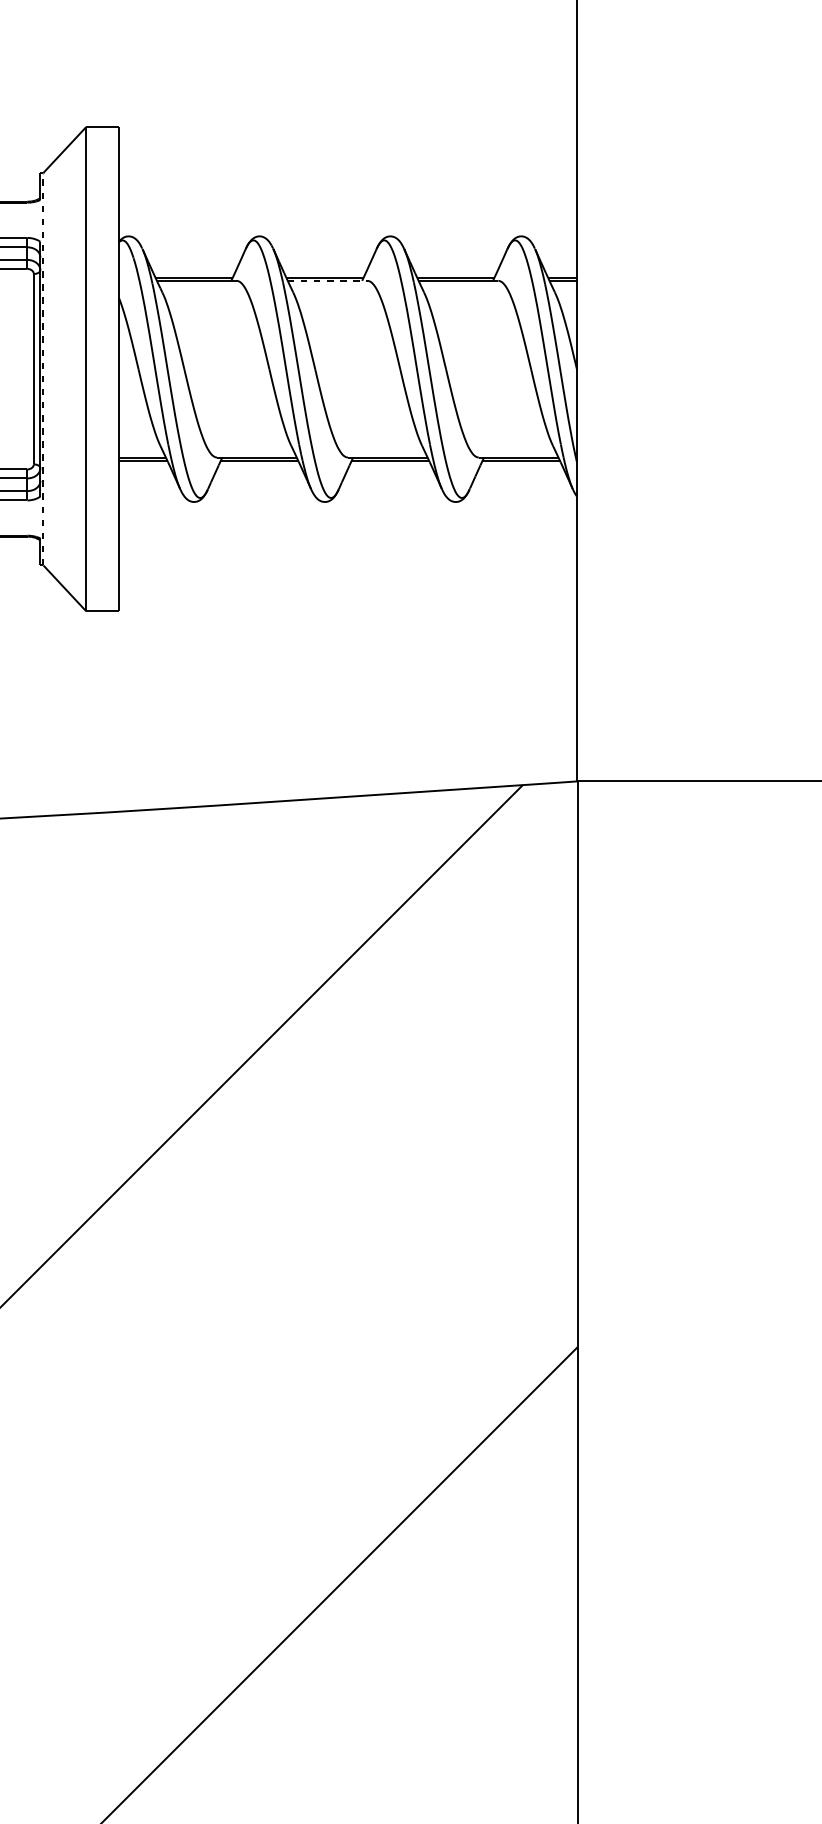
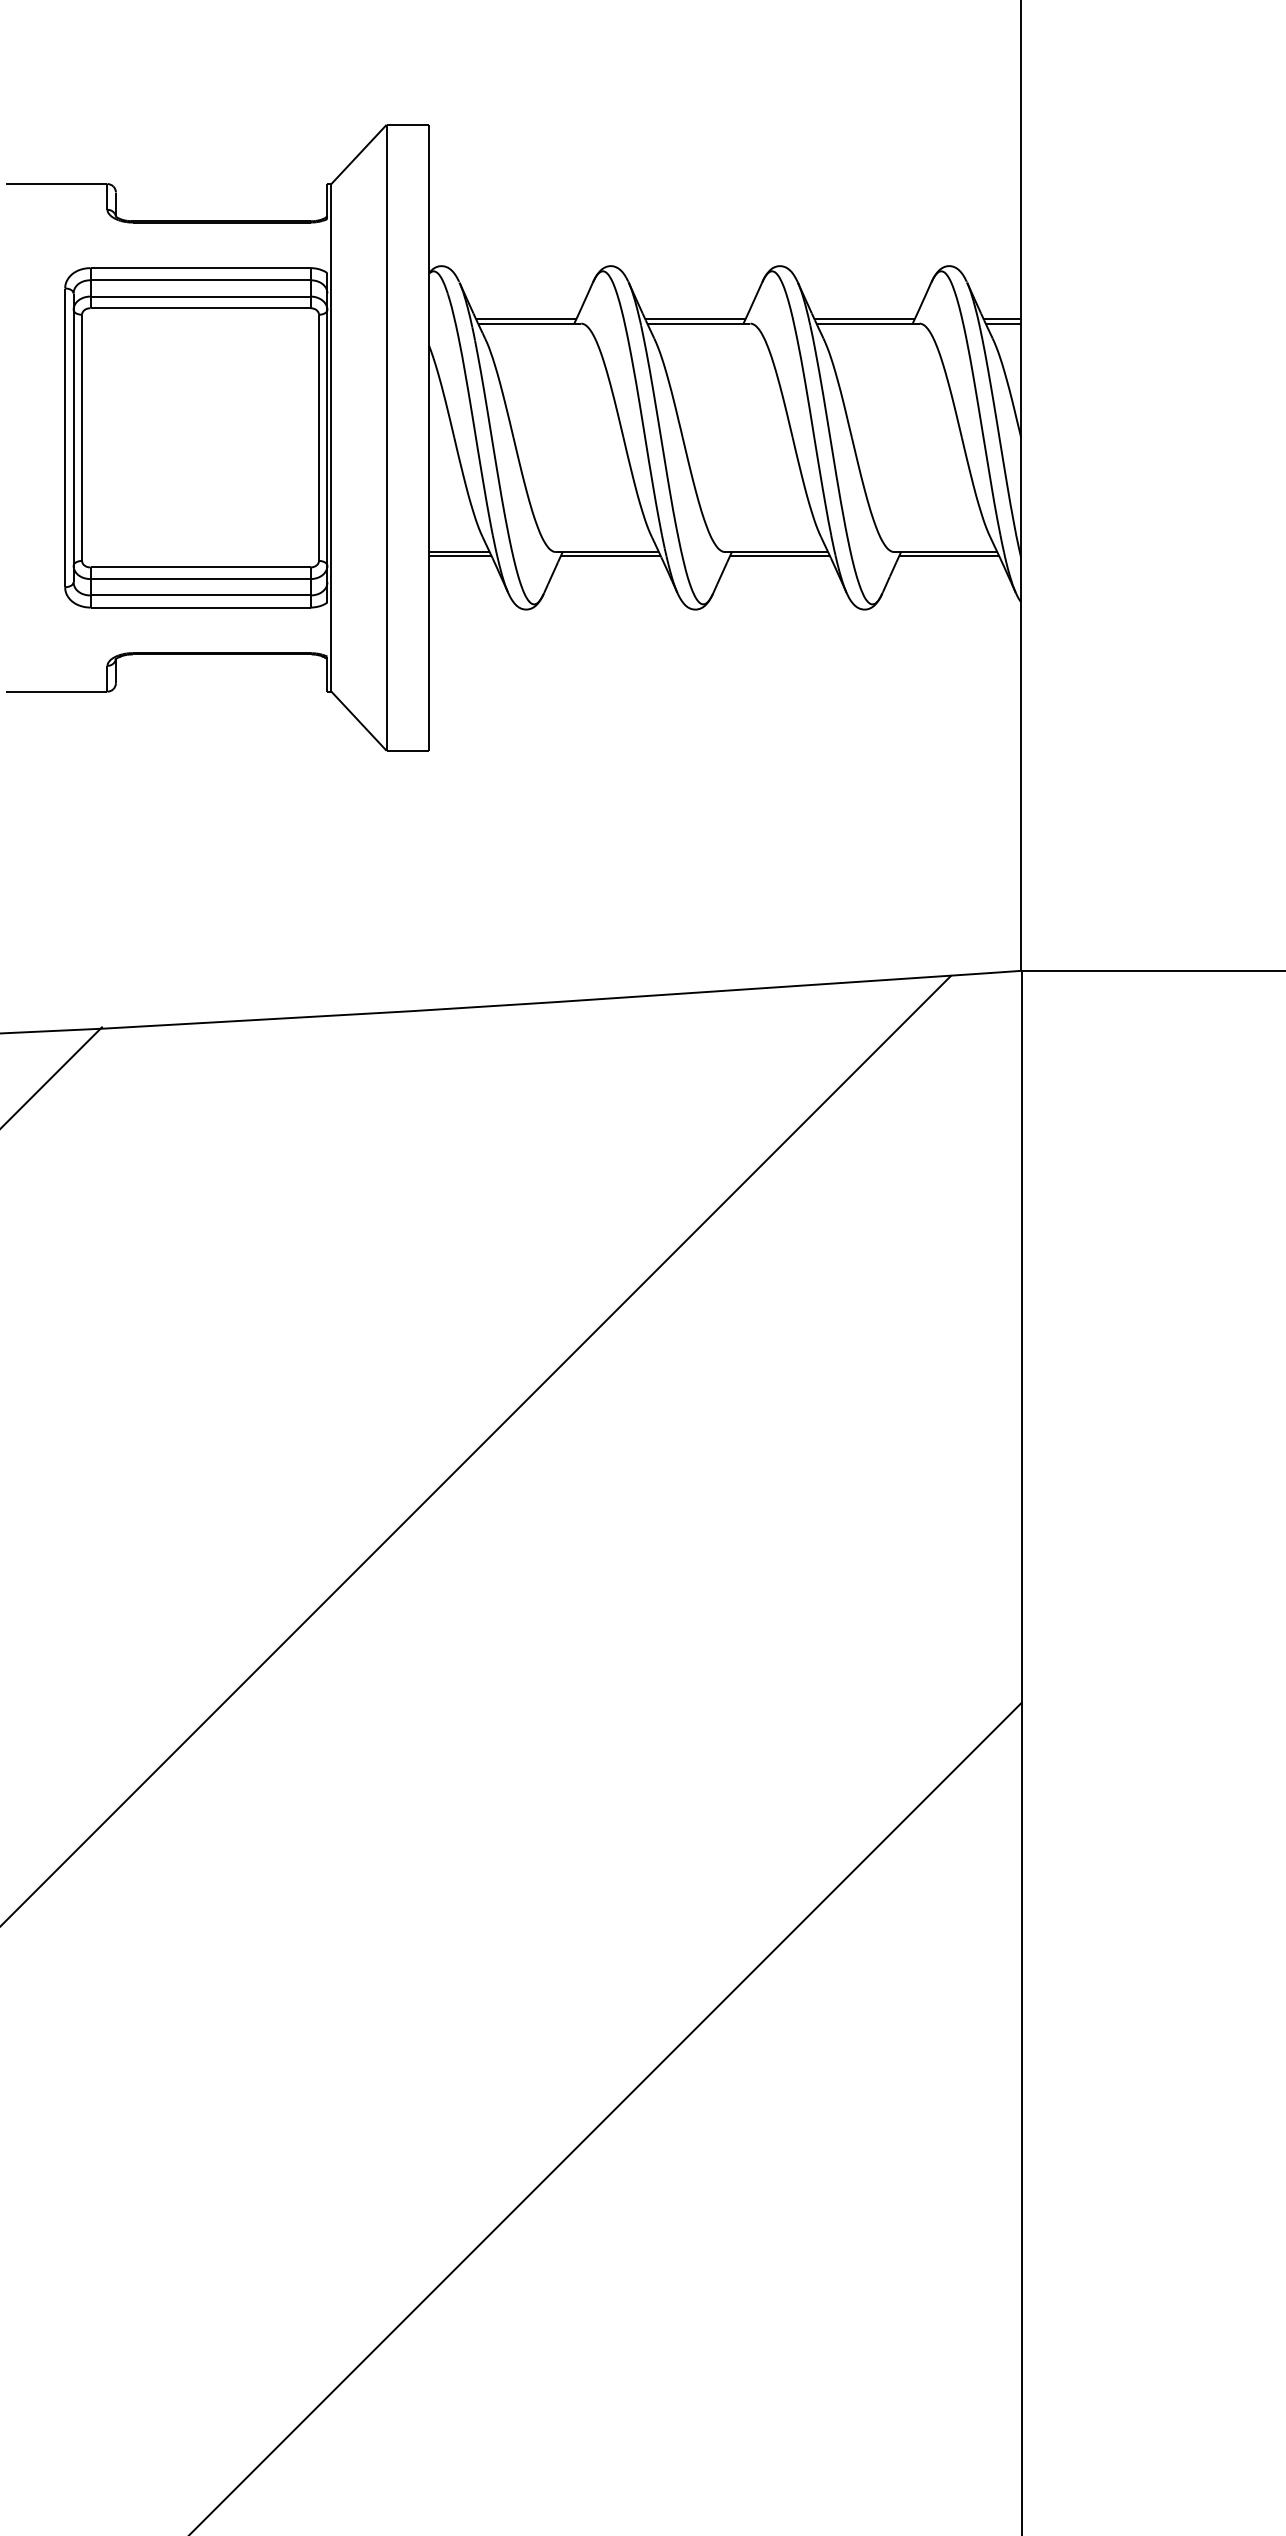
line: (327, 280) -> (698, 323), dashed -> solid
line: (43, 368) -> (331, 437), dashed -> solid

